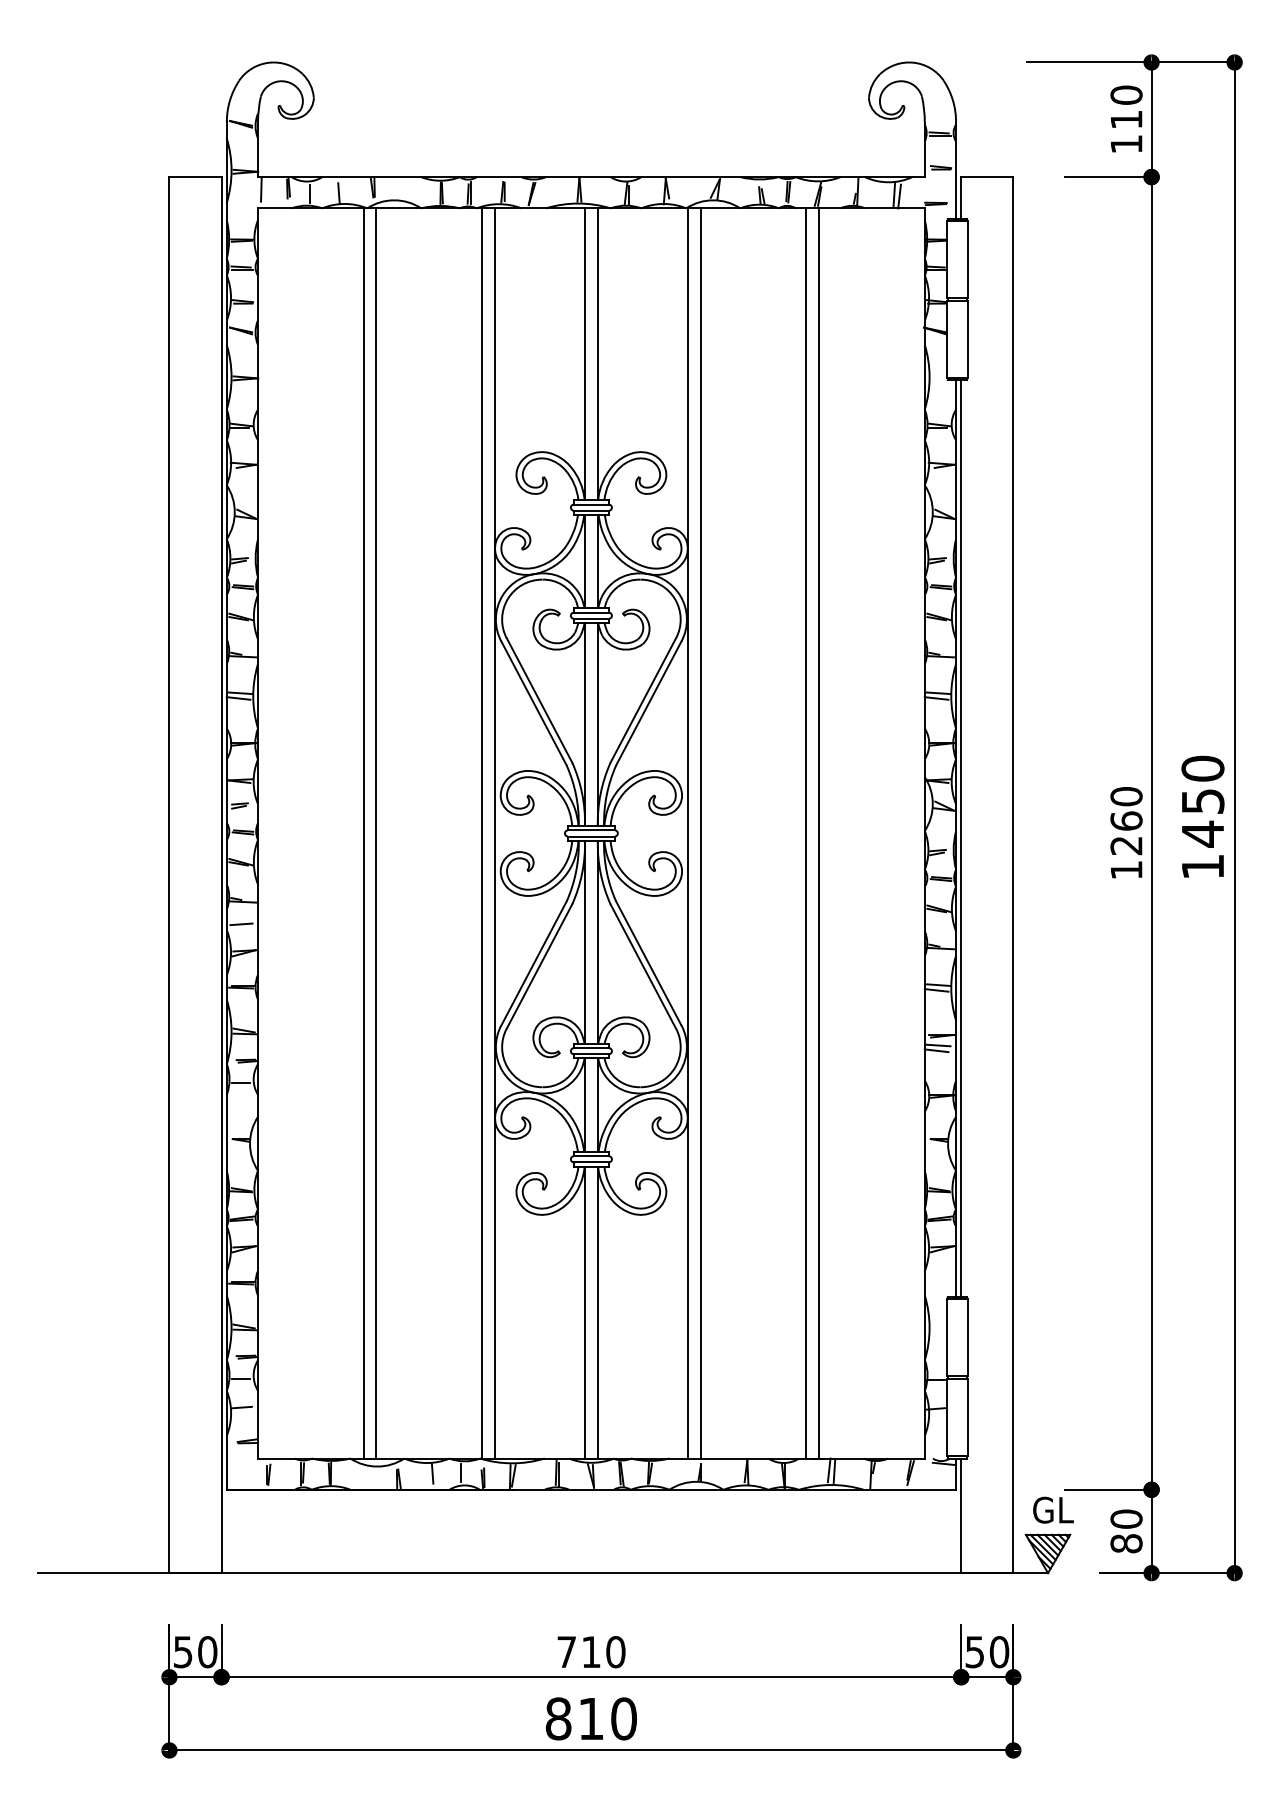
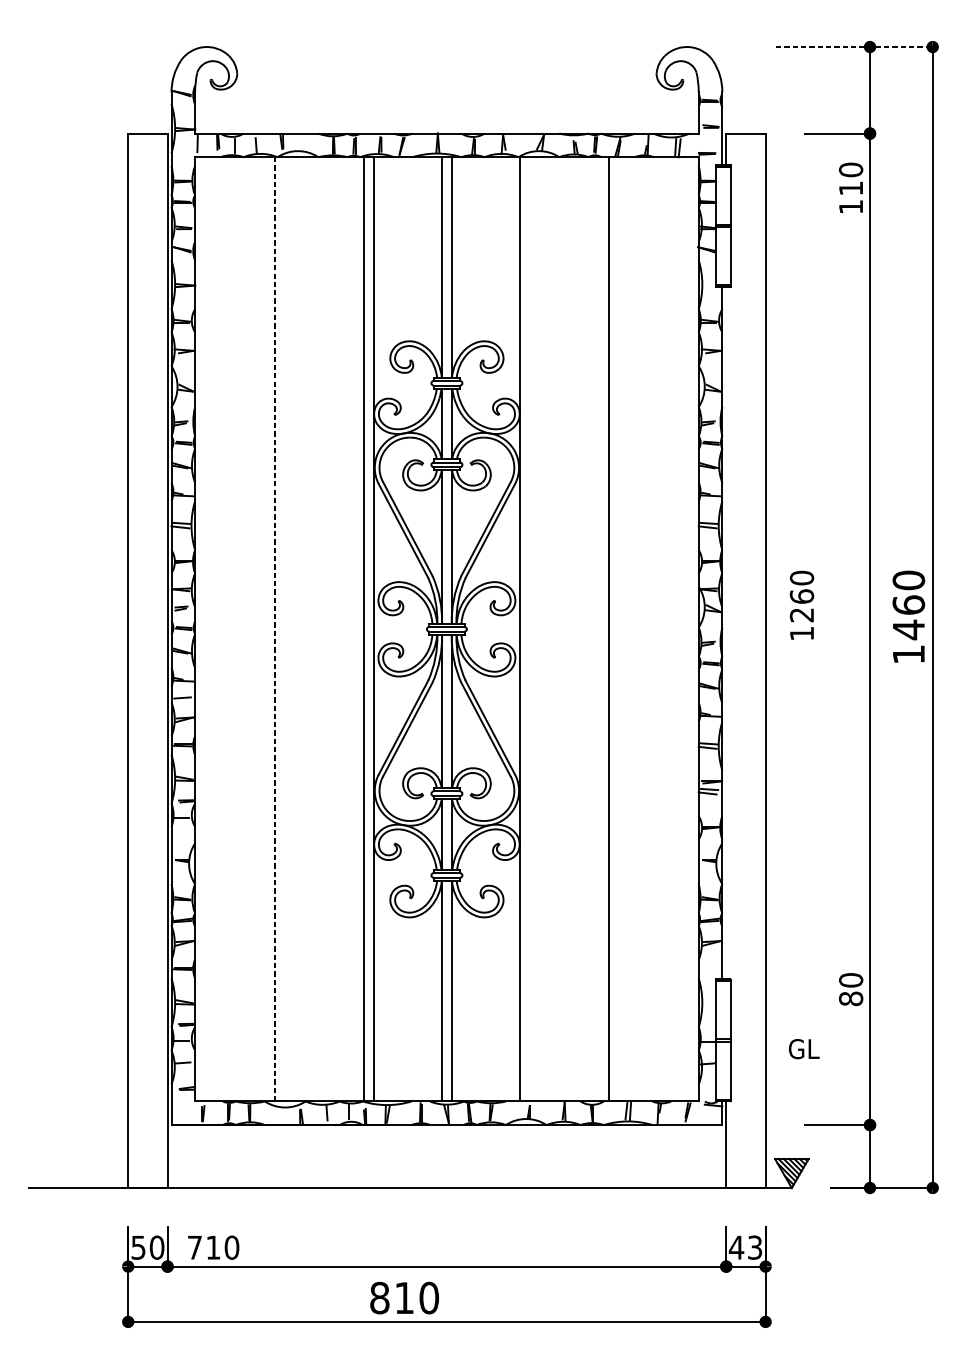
line: (1130, 62) -> (854, 47), solid -> dashed
text: (1126, 118) -> (851, 187), moved
text: (1202, 801) -> (908, 605), 1450 -> 1460
text: (1126, 832) -> (801, 605), moved
line: (363, 833) -> (274, 629), solid -> dashed
line: (376, 833) -> (284, 629), removed
line: (700, 833) -> (529, 629), removed
line: (818, 833) -> (618, 629), removed
line: (961, 838) -> (726, 633), removed
text: (1053, 1509) -> (804, 1048), moved
text: (1126, 1531) -> (851, 989), moved
text: (591, 1652) -> (213, 1247), moved
text: (986, 1652) -> (745, 1247), 50 -> 43
text: (590, 1718) -> (403, 1297), moved

